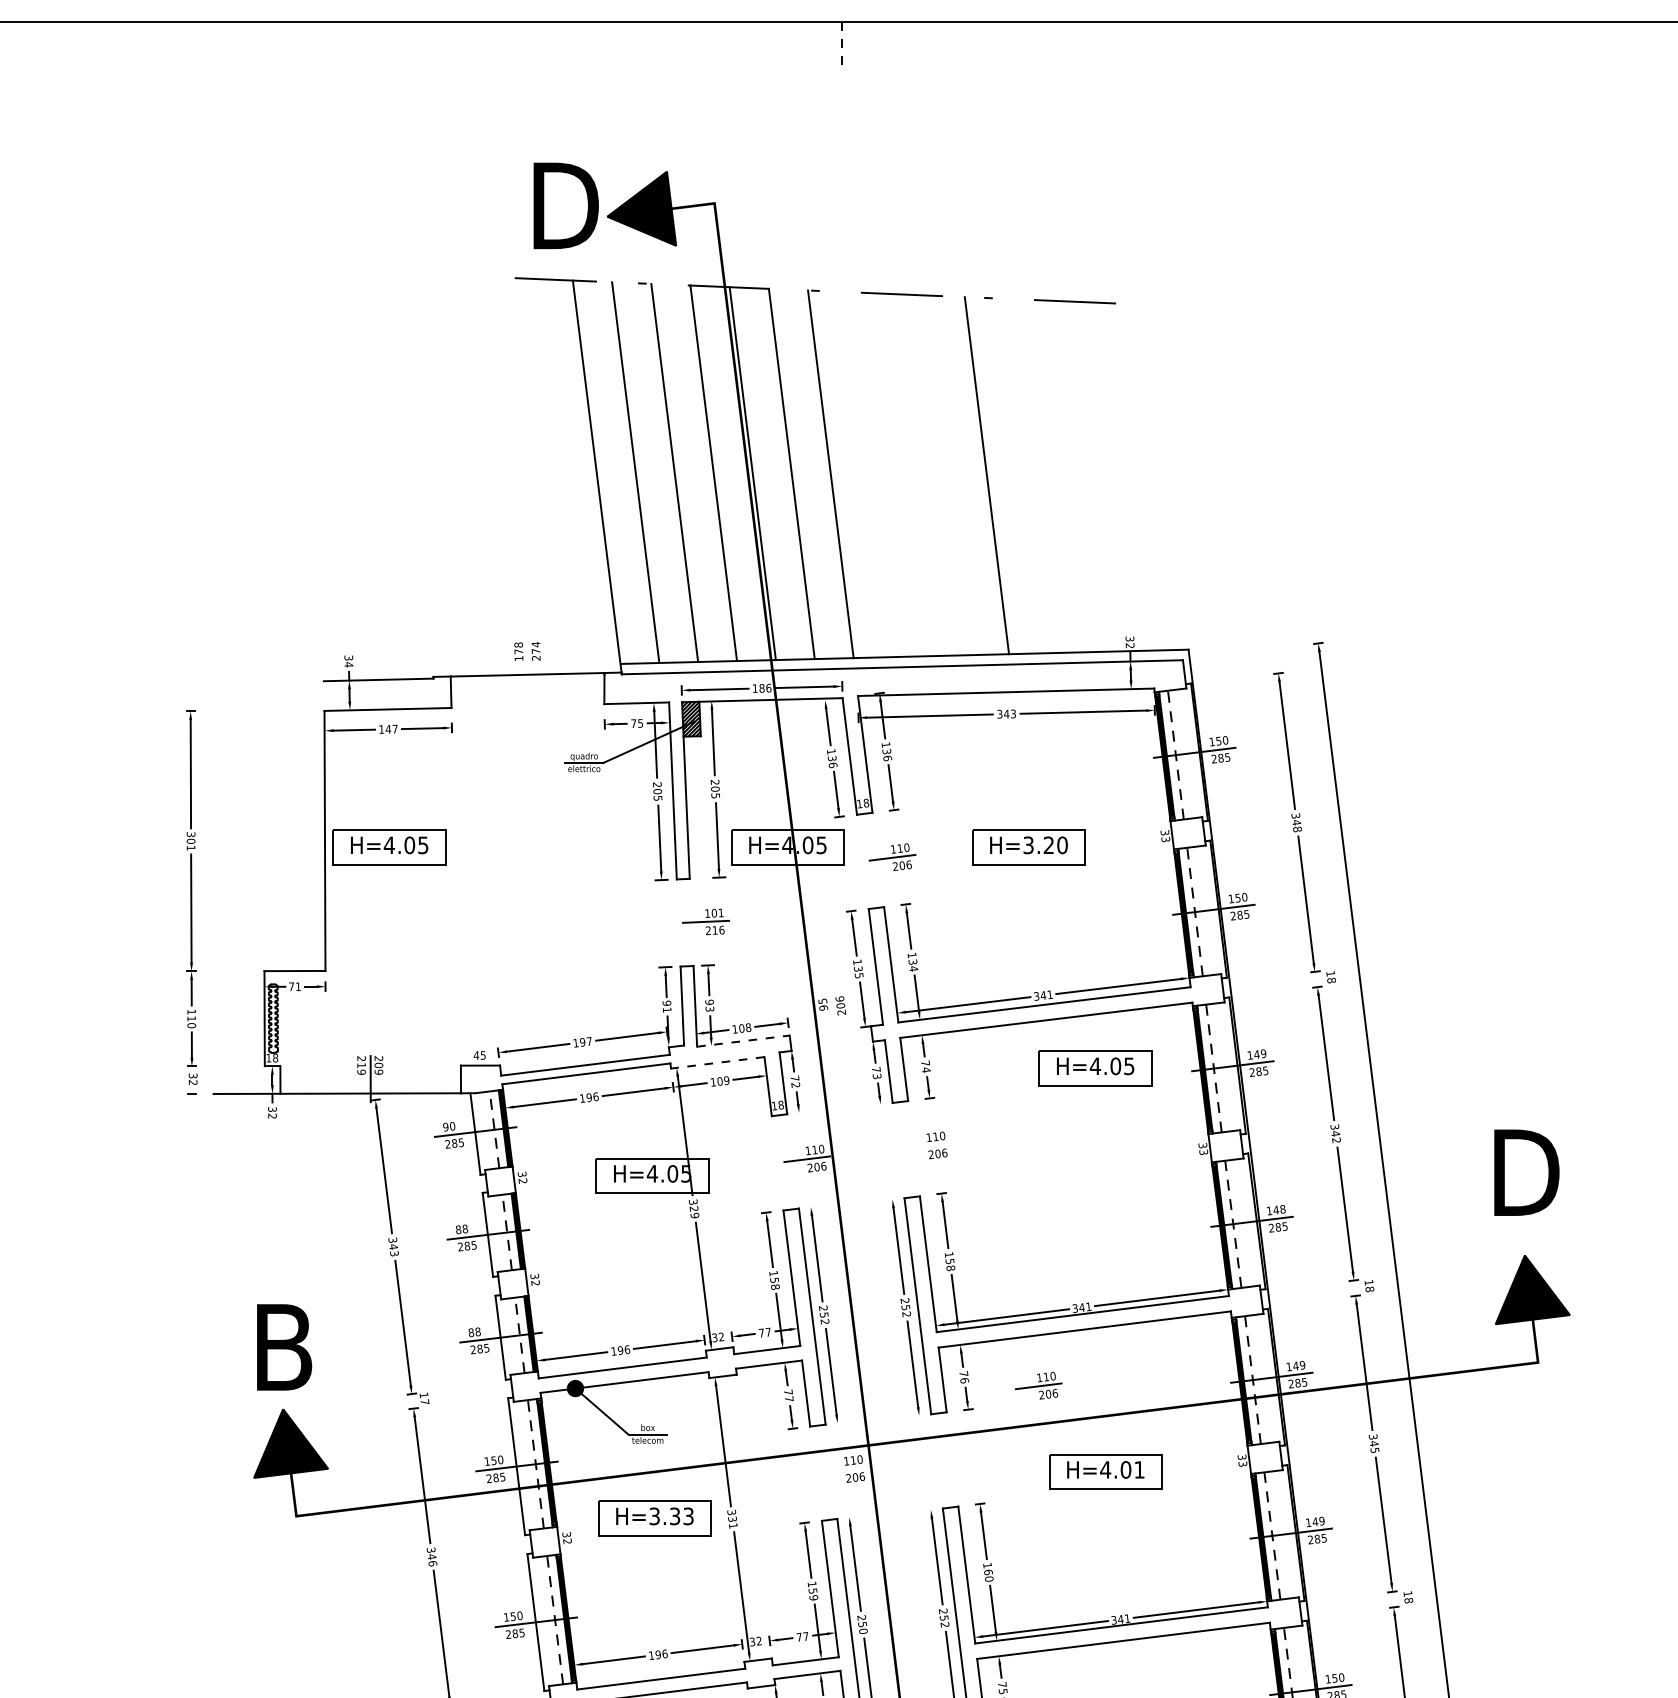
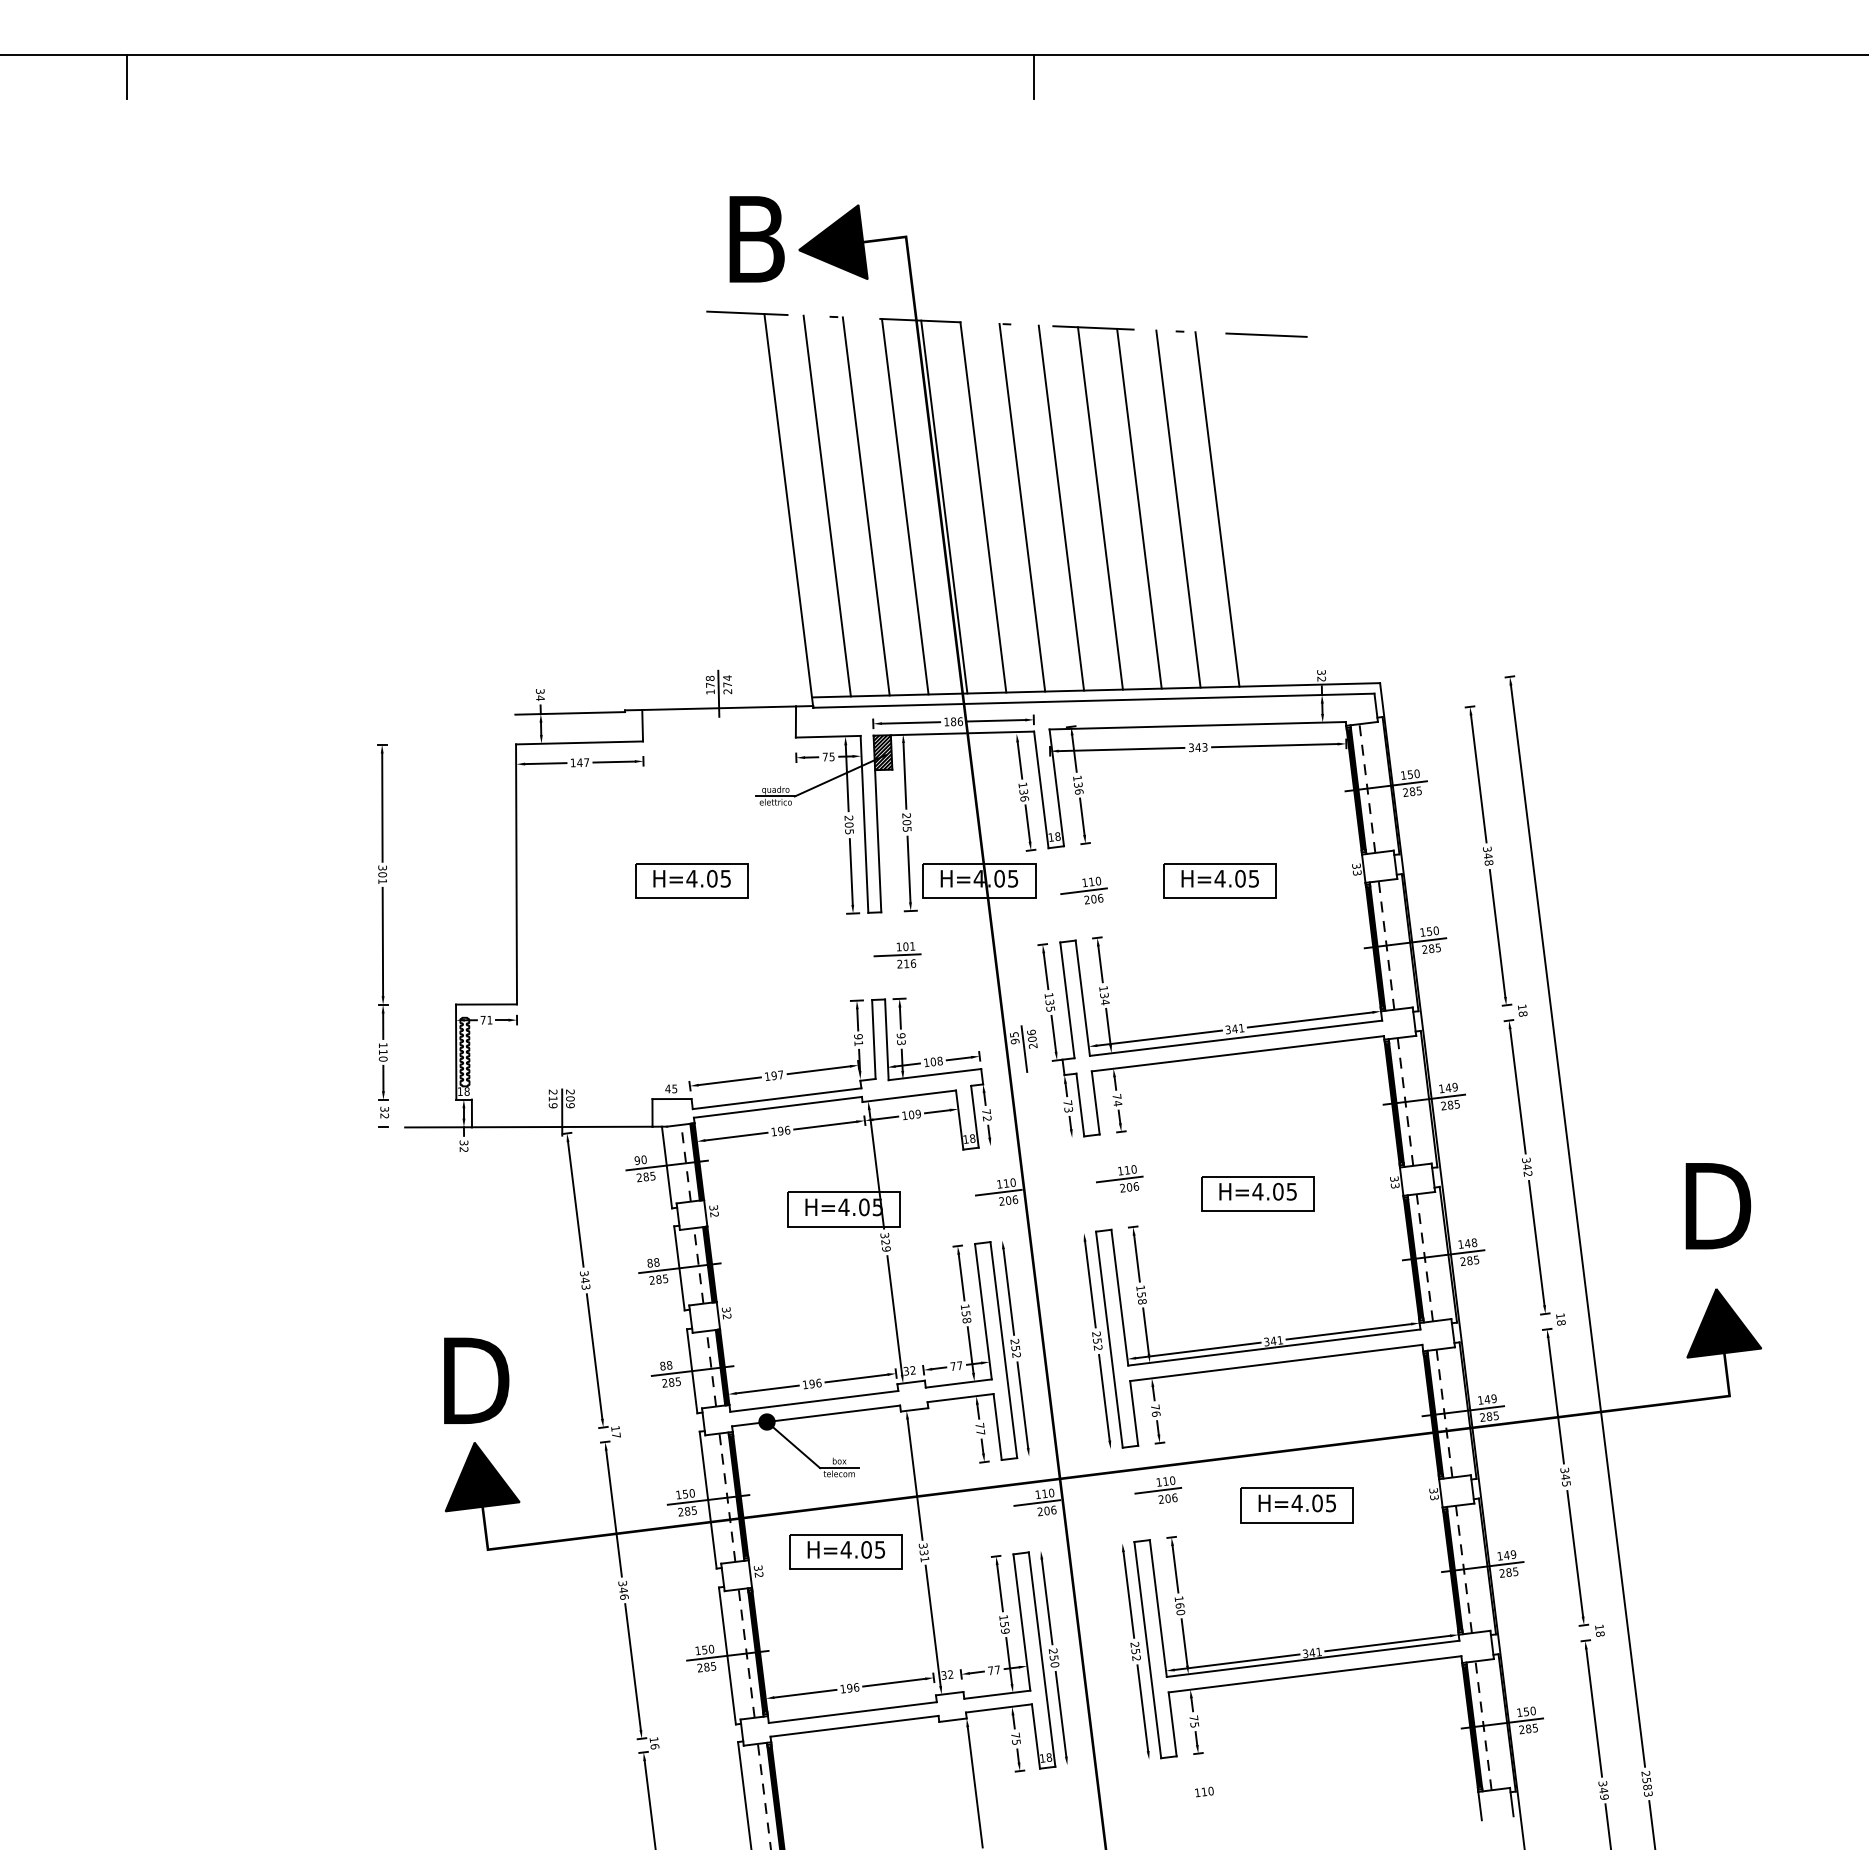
line: (841, 43) -> (1033, 76), dashed -> solid
text: (565, 206) -> (757, 239), D -> B
line: (869, 474) -> (1061, 507), added
line: (908, 475) -> (1100, 508), added
line: (947, 475) -> (1139, 508), added
line: (1025, 476) -> (1217, 509), added
line: (526, 660) -> (718, 693), added
text: (1044, 845) -> (1236, 878), H=3.20 -> H=4.05
part: (388, 847) -> (691, 880), moved
line: (832, 1015) -> (1024, 1048), added
line: (742, 1041) -> (934, 1074), dashed -> solid
line: (716, 1063) -> (908, 1096), dashed -> solid
part: (1094, 1068) -> (1257, 1193), moved
line: (927, 1146) -> (1119, 1179), added
text: (284, 1347) -> (476, 1380), B -> D
part: (1038, 1385) -> (1158, 1489), moved
line: (845, 1469) -> (1037, 1502), added
text: (1138, 1470) -> (1330, 1503), H=4.01 -> H=4.05
text: (670, 1516) -> (862, 1549), H=3.33 -> H=4.05

